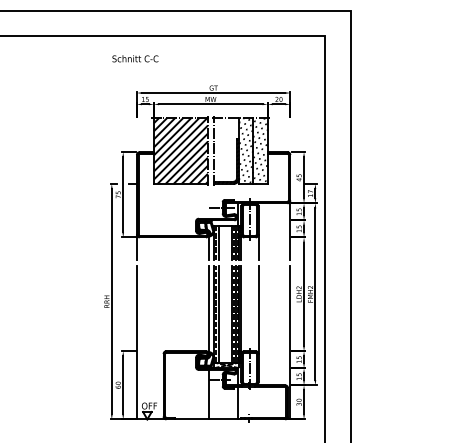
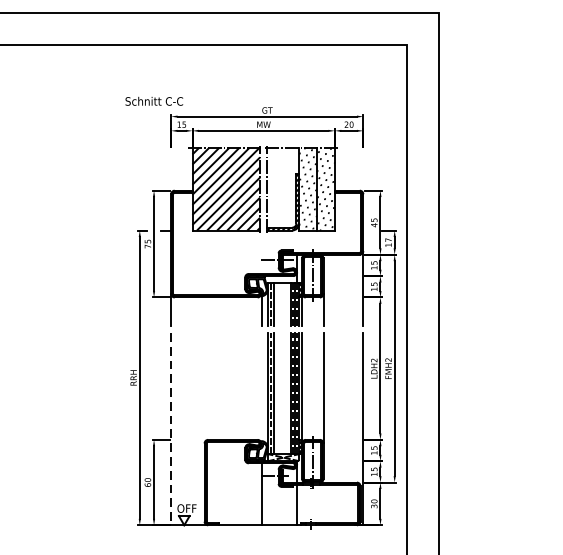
text: (135, 58) -> (154, 100), moved
line: (209, 309) -> (262, 387), removed
line: (136, 342) -> (170, 429), solid -> dashed

